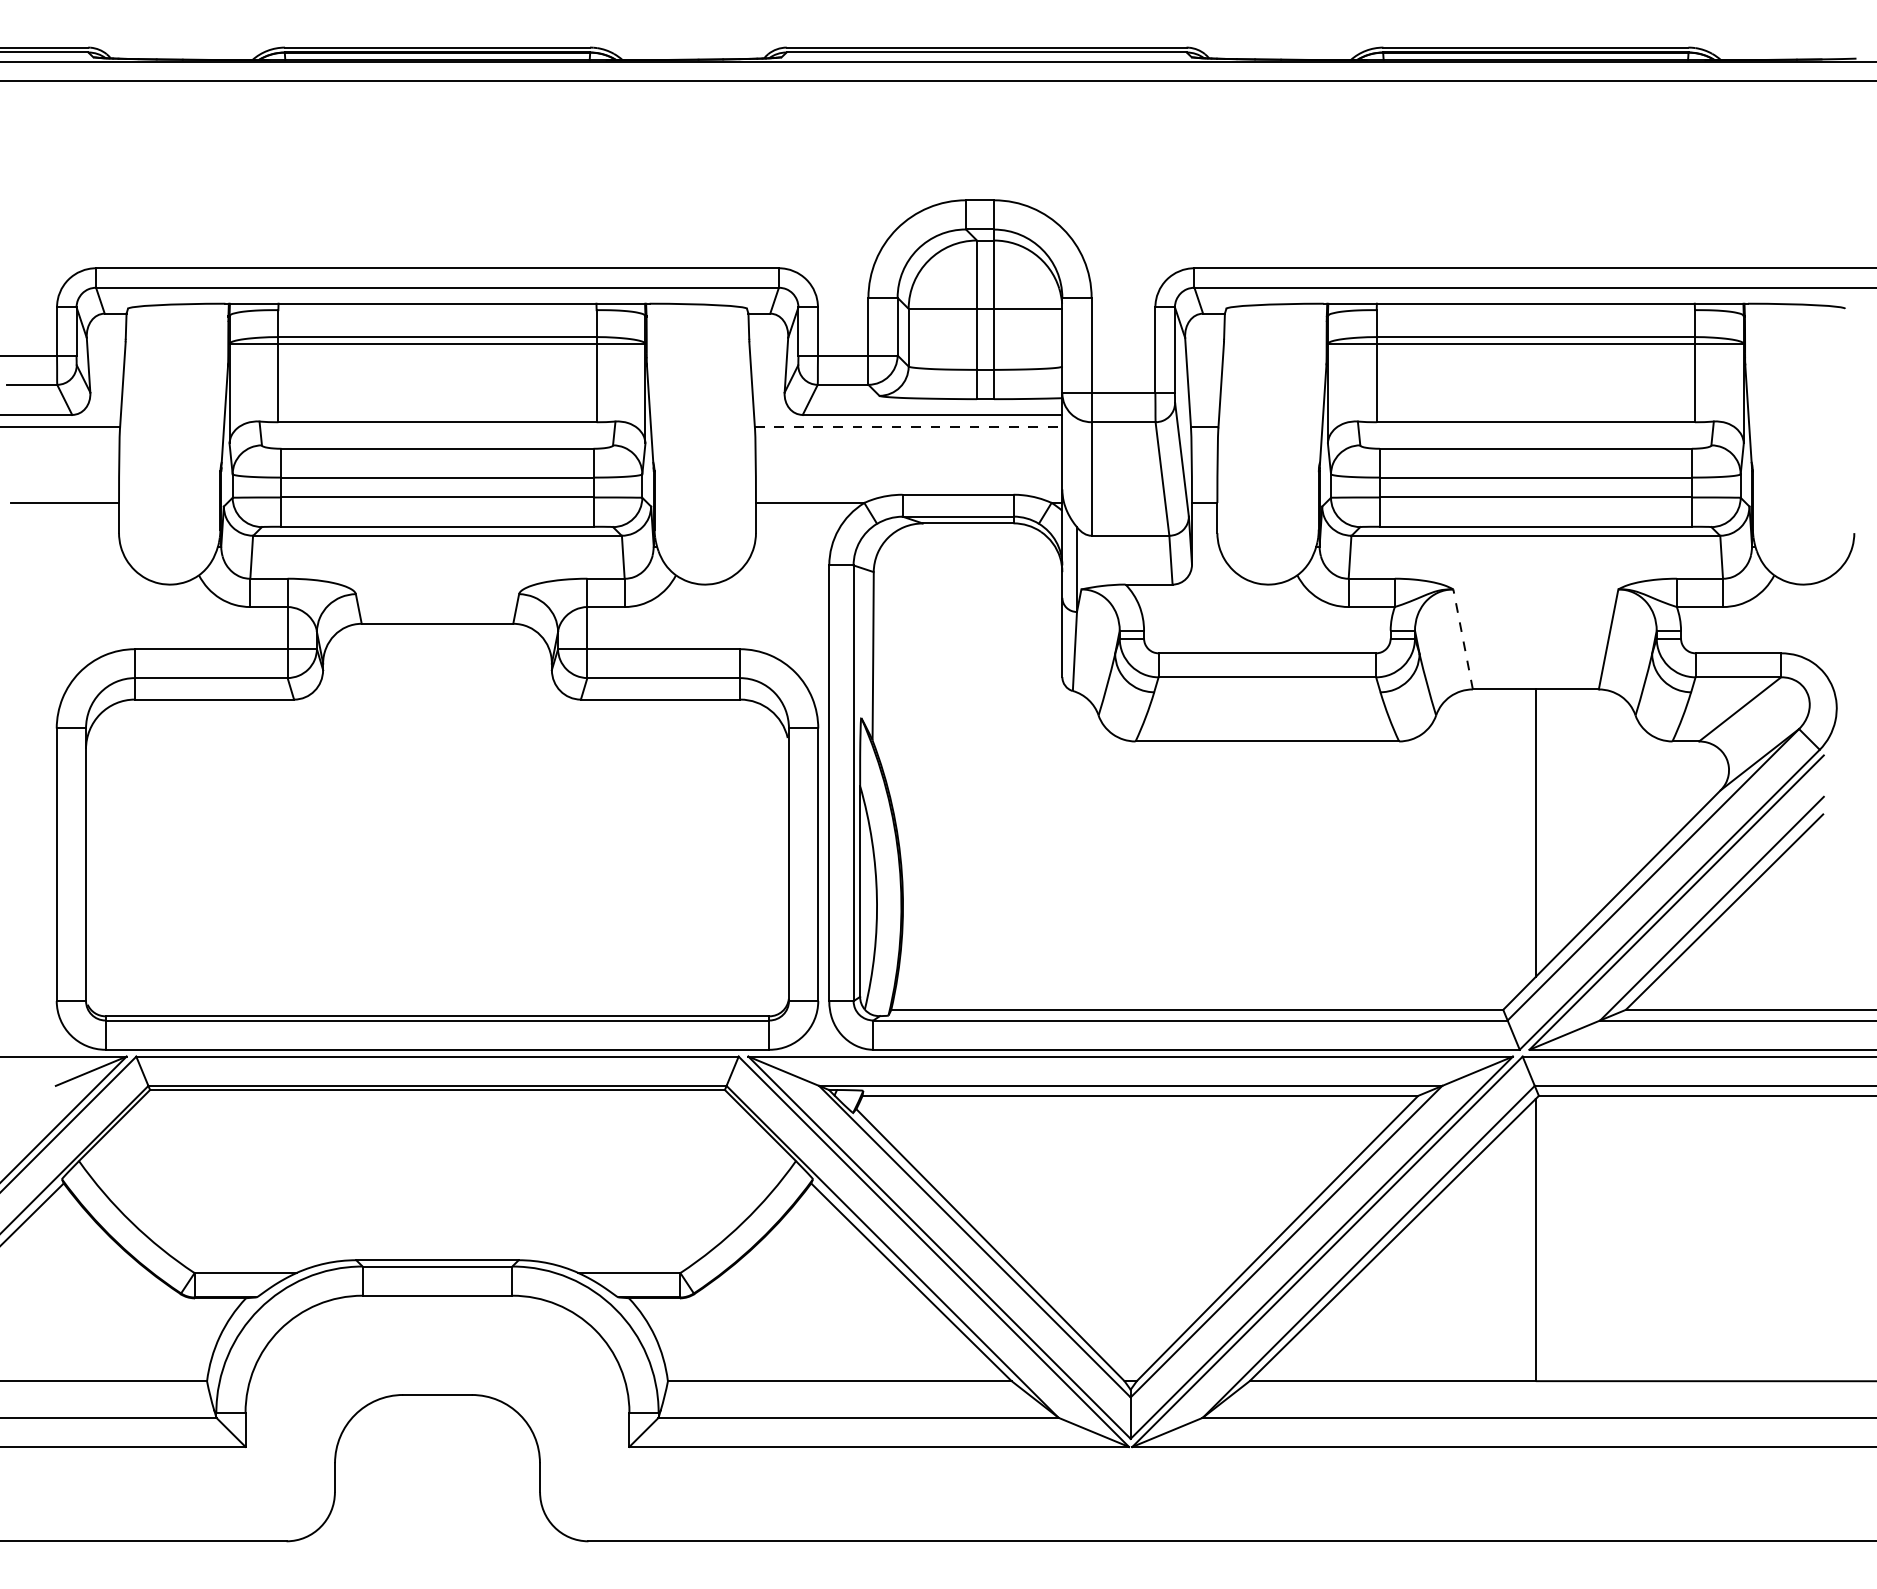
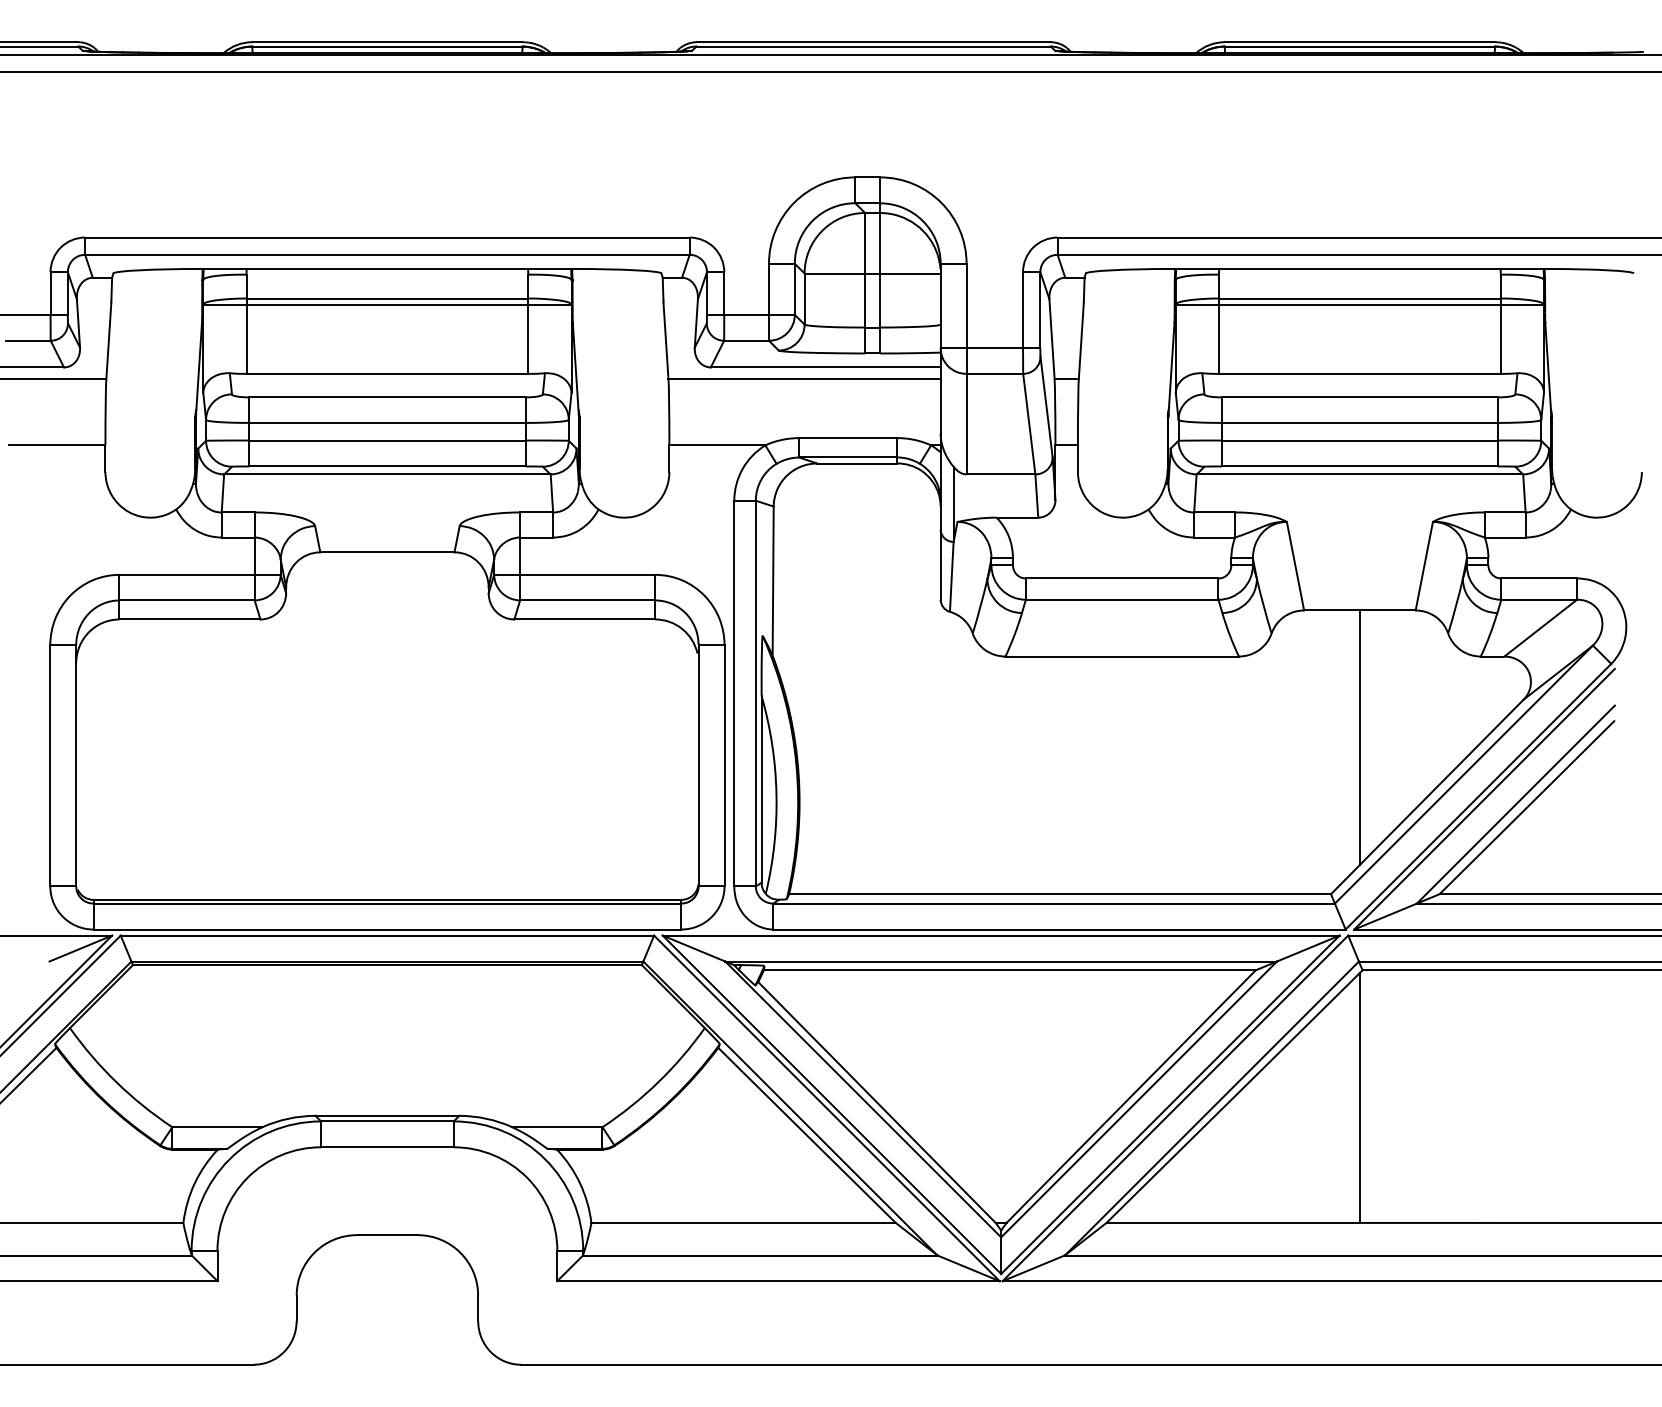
line: (908, 427) -> (804, 378), dashed -> solid
line: (1463, 639) -> (1295, 566), dashed -> solid

